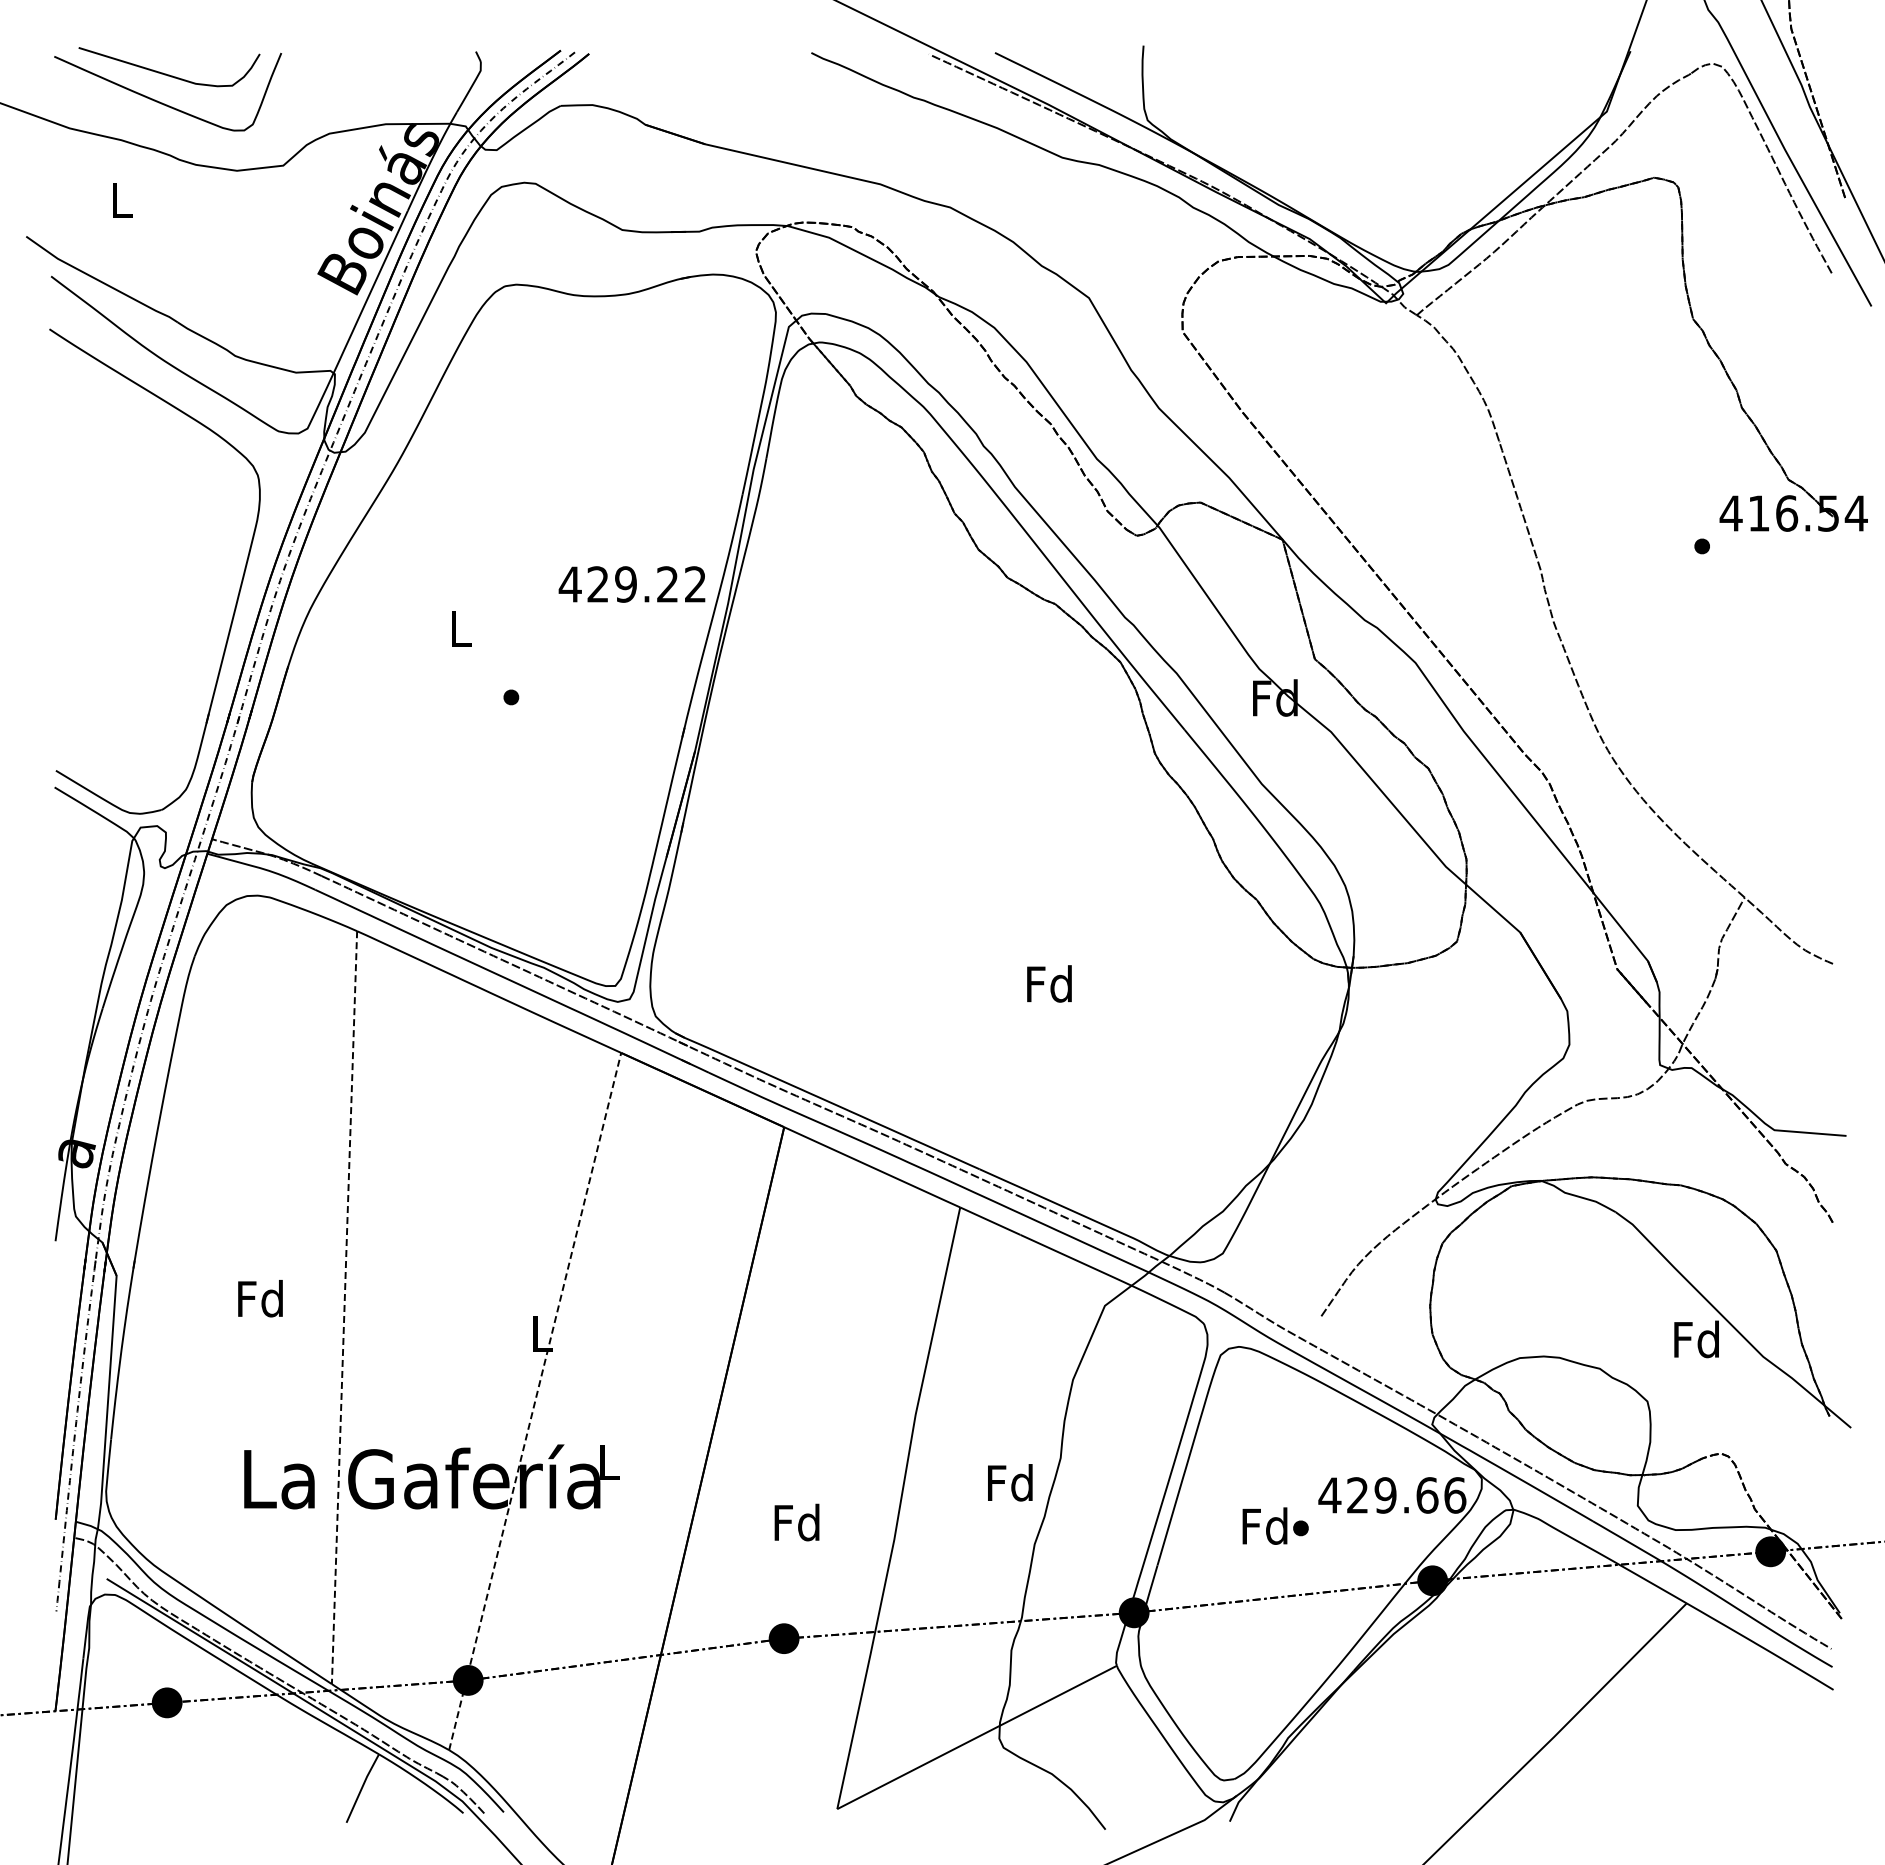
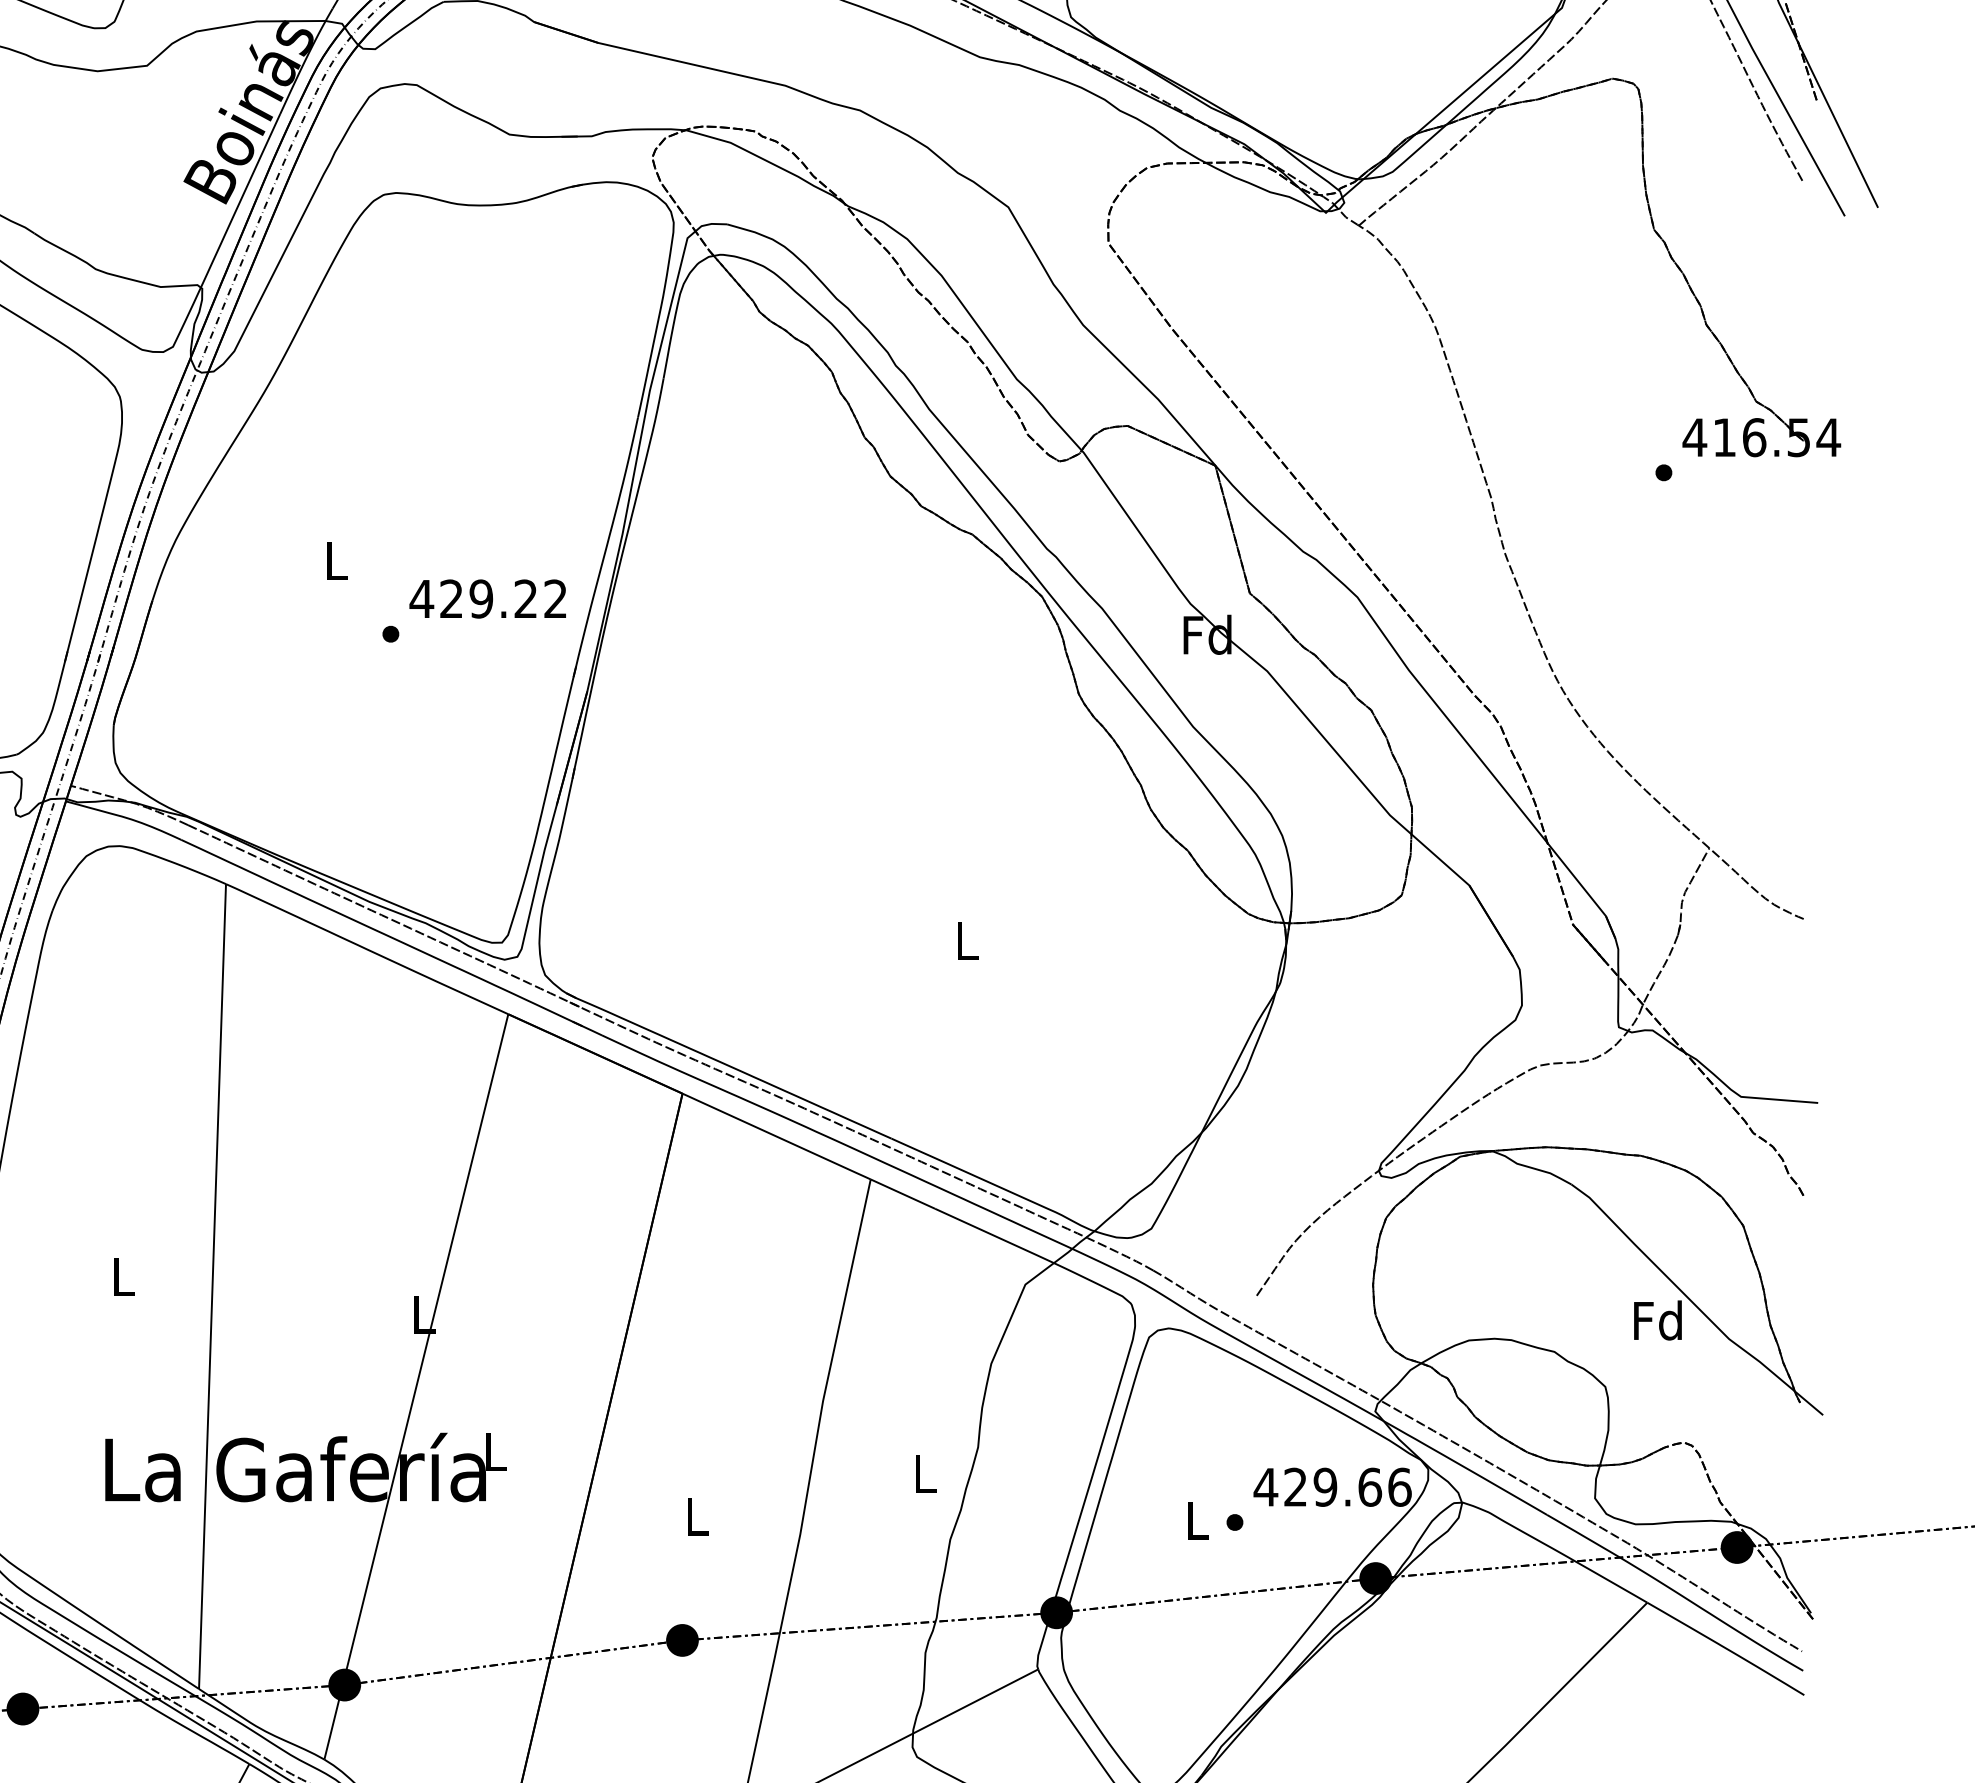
text: (631, 584) -> (487, 599), moved
text: (1049, 983) -> (966, 940), Fd -> L
text: (260, 1298) -> (122, 1276), Fd -> L
line: (344, 1307) -> (212, 1286), dashed -> solid
line: (535, 1401) -> (416, 1386), dashed -> solid
text: (1010, 1482) -> (924, 1473), Fd -> L
text: (796, 1522) -> (695, 1516), Fd -> L
text: (1264, 1525) -> (1195, 1519), Fd -> L

